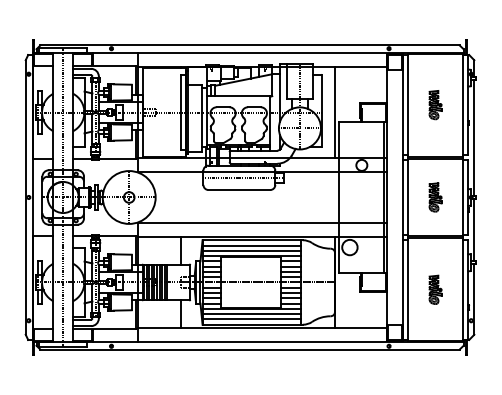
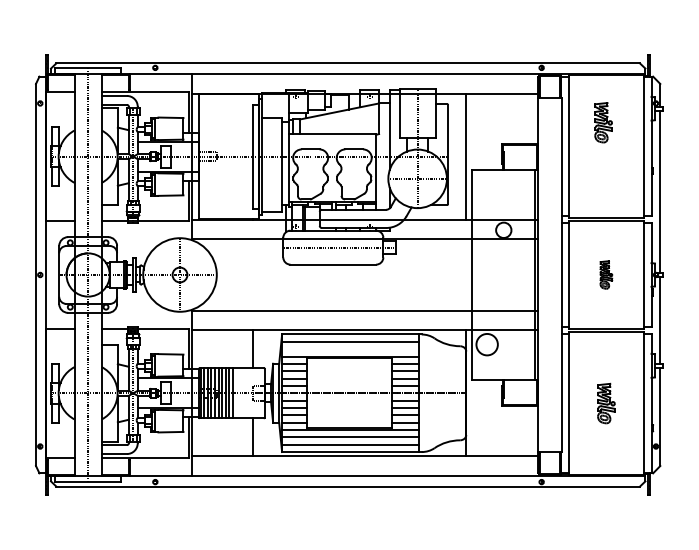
part: (435, 105) -> (603, 123), moved
part: (435, 197) -> (606, 275), size x0.7
line: (251, 250) -> (350, 348), removed

